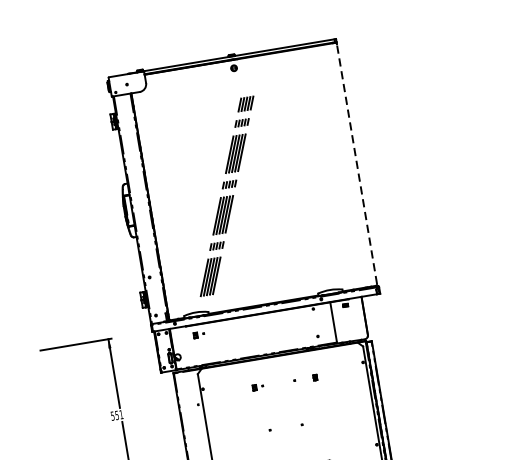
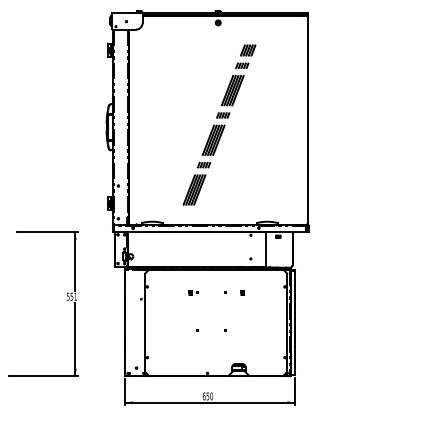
line: (356, 163) -> (307, 119), dashed -> solid
part: (226, 195) -> (219, 124), moved
part: (198, 334) -> (151, 240), removed

